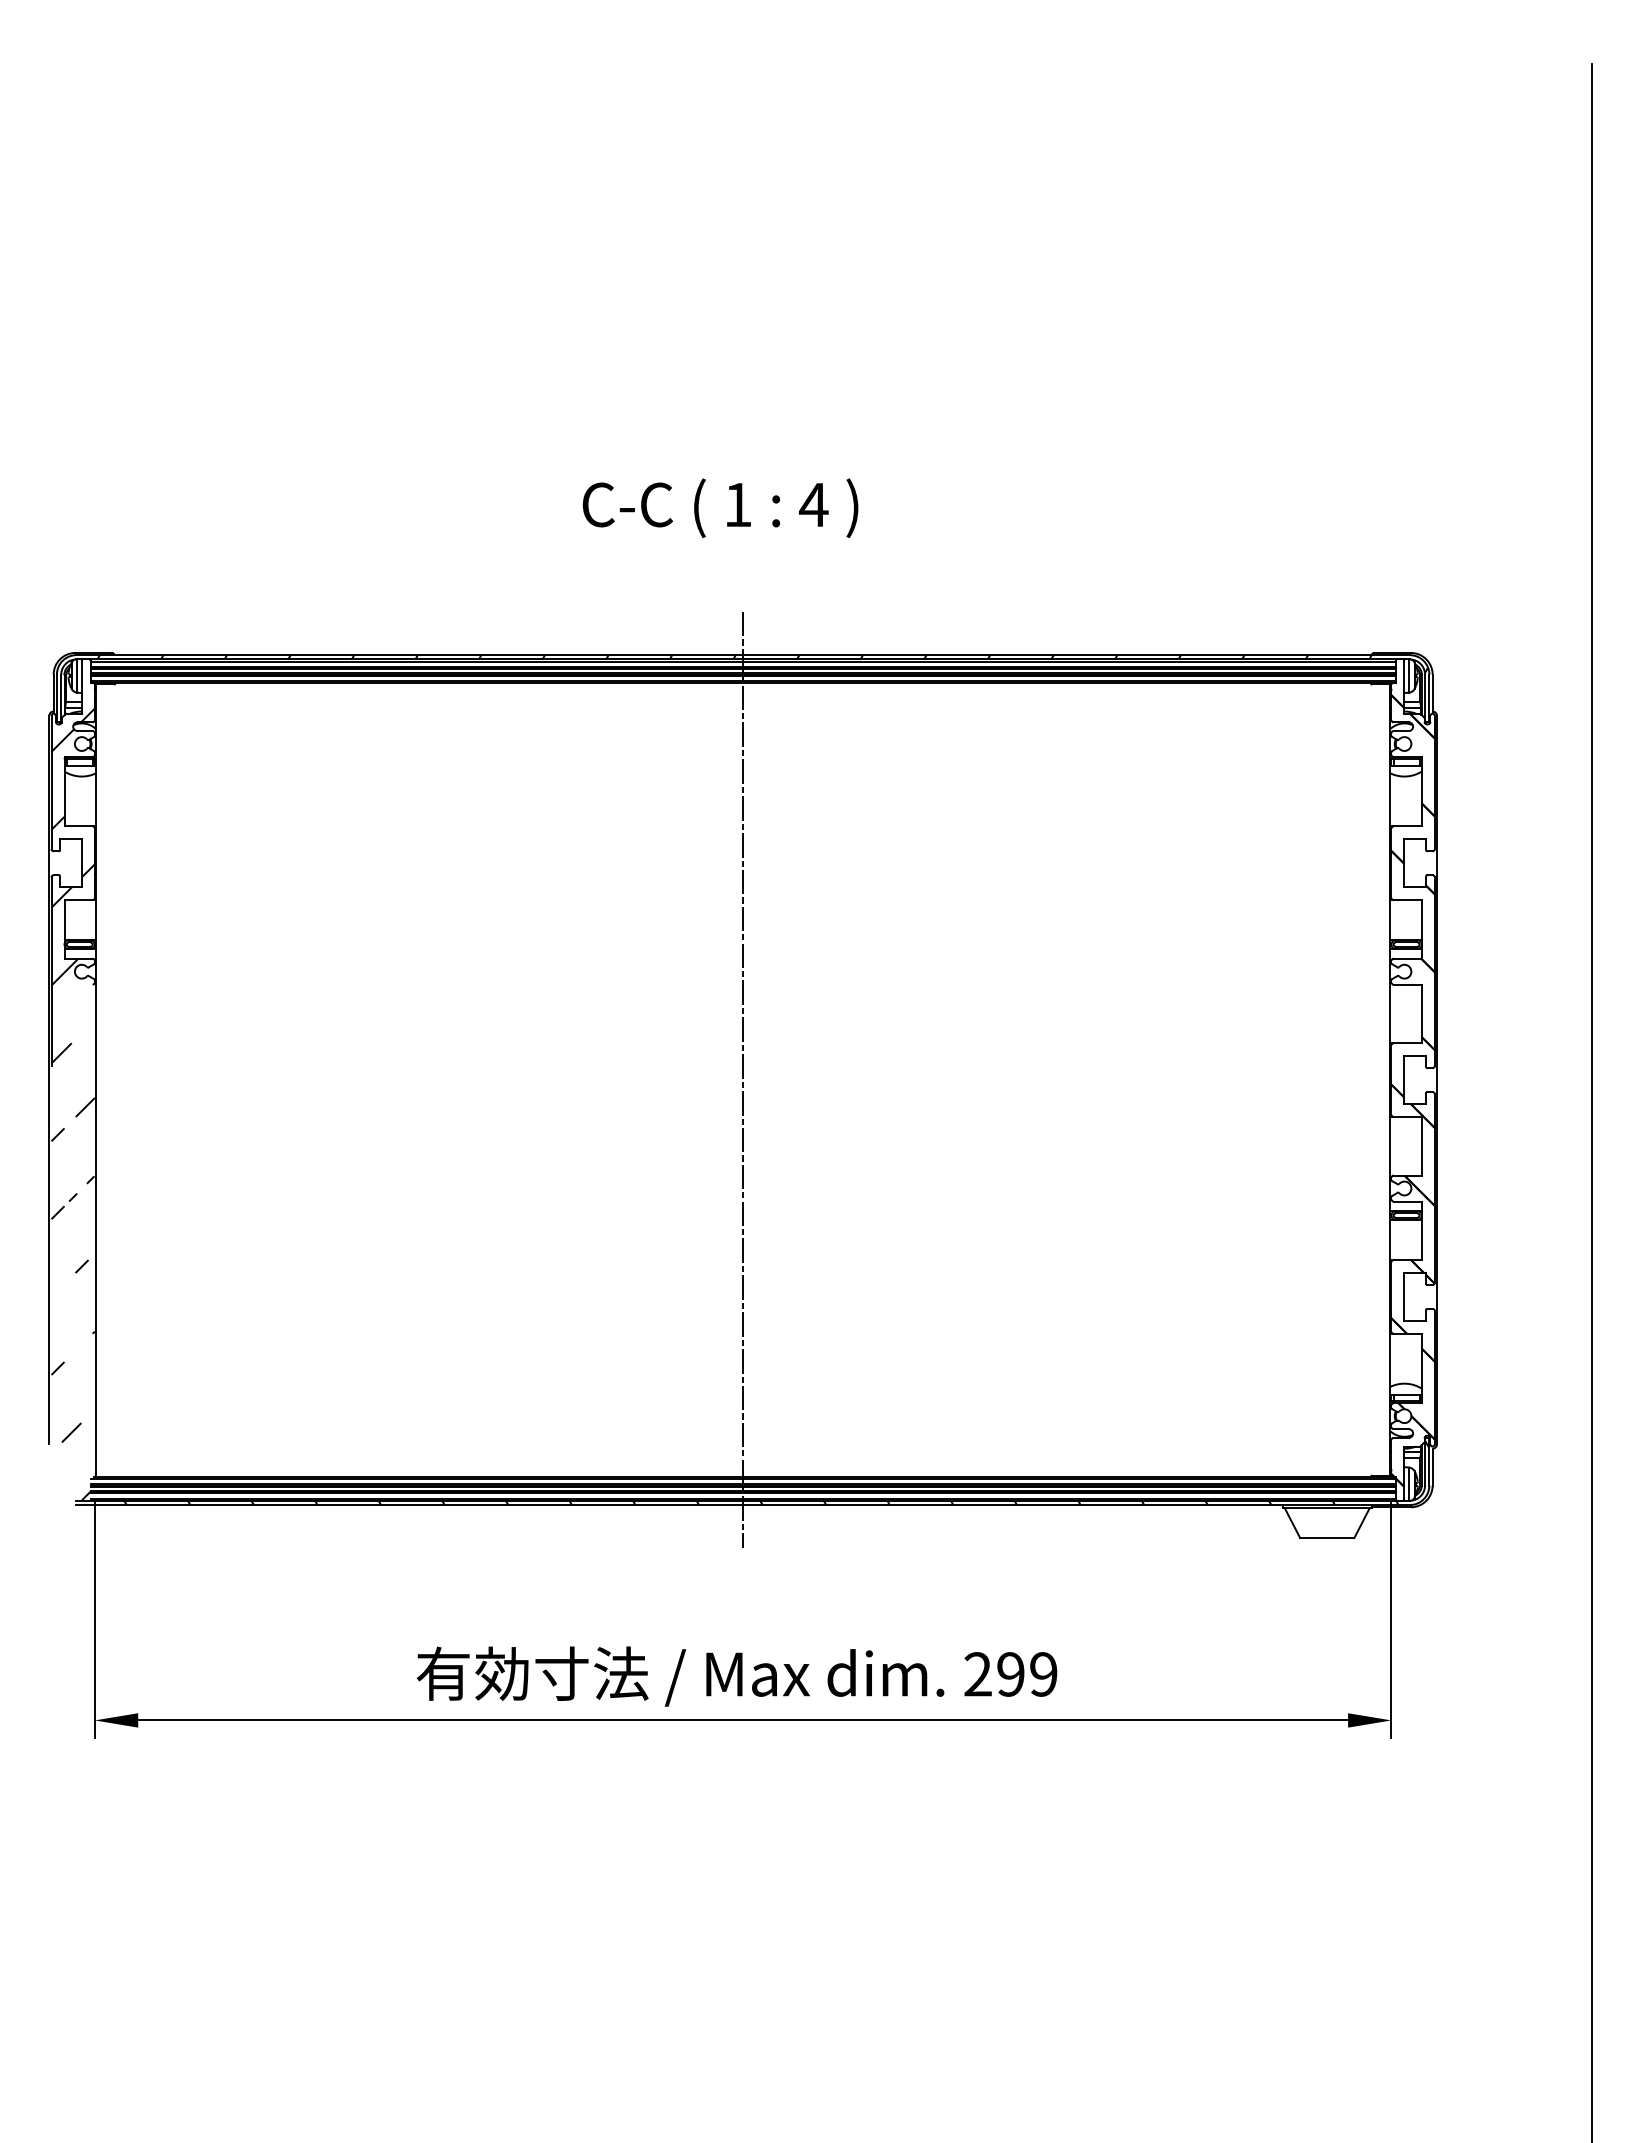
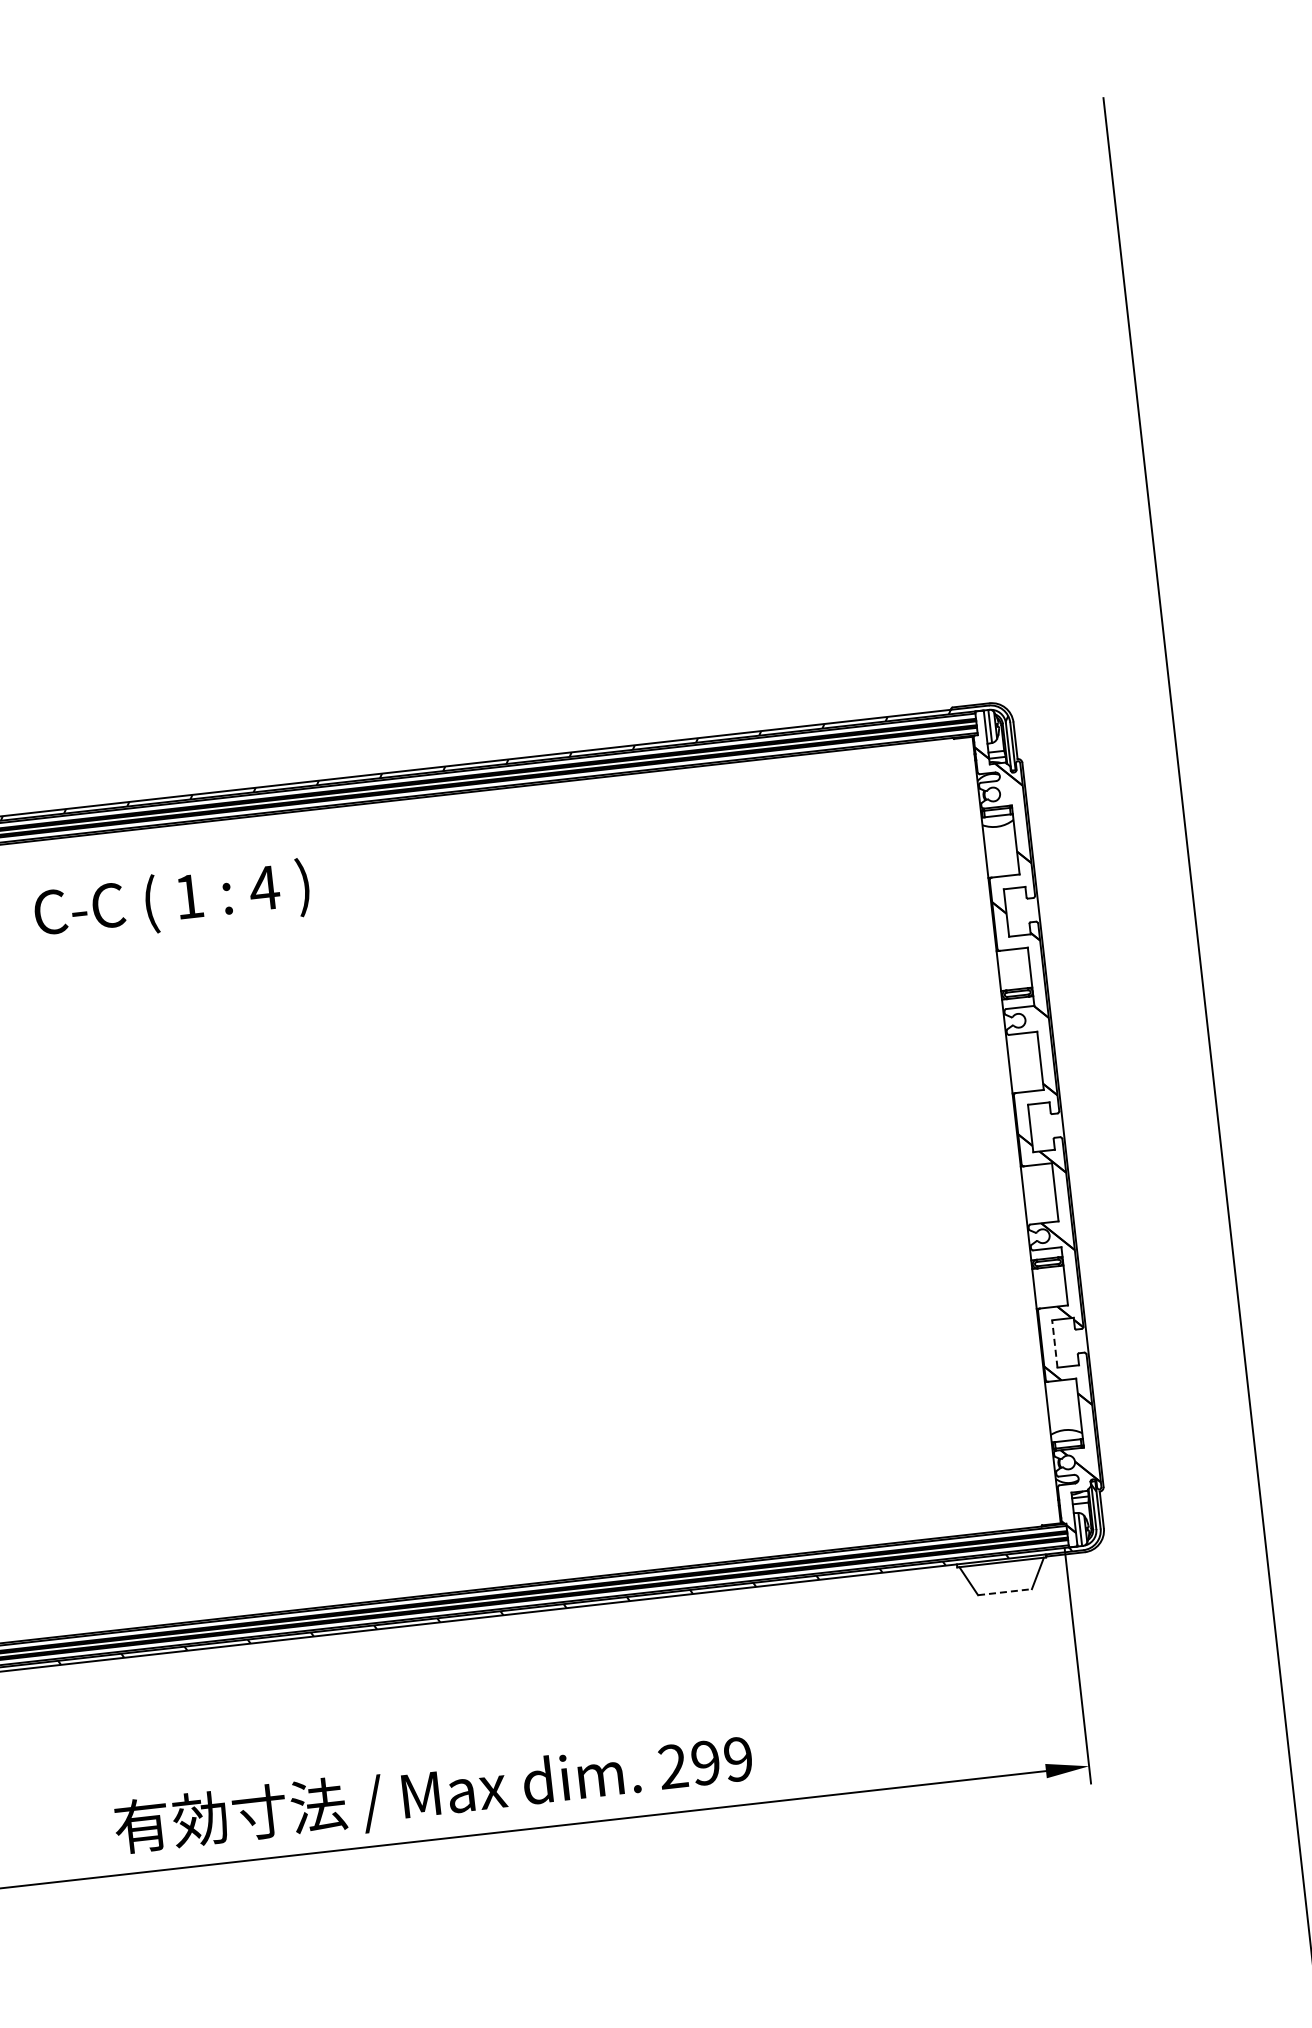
text: (720, 507) -> (172, 901), moved
line: (743, 1079) -> (373, 1201), removed
line: (1404, 1296) -> (1054, 1343), solid -> dashed
line: (1327, 1538) -> (1005, 1592), solid -> dashed

